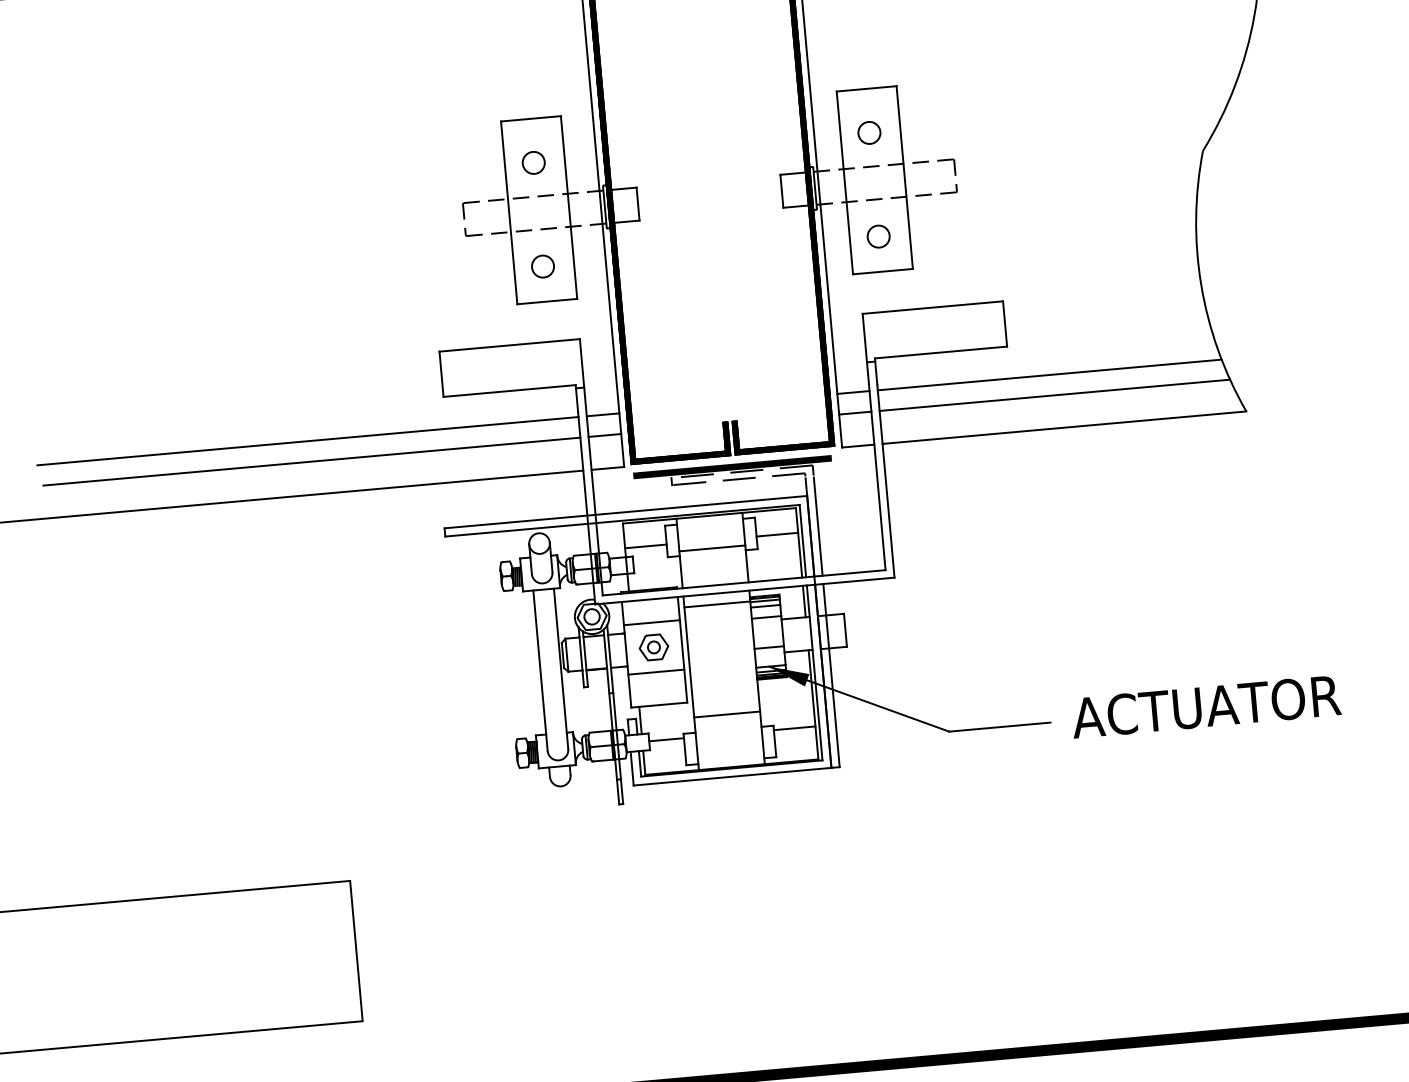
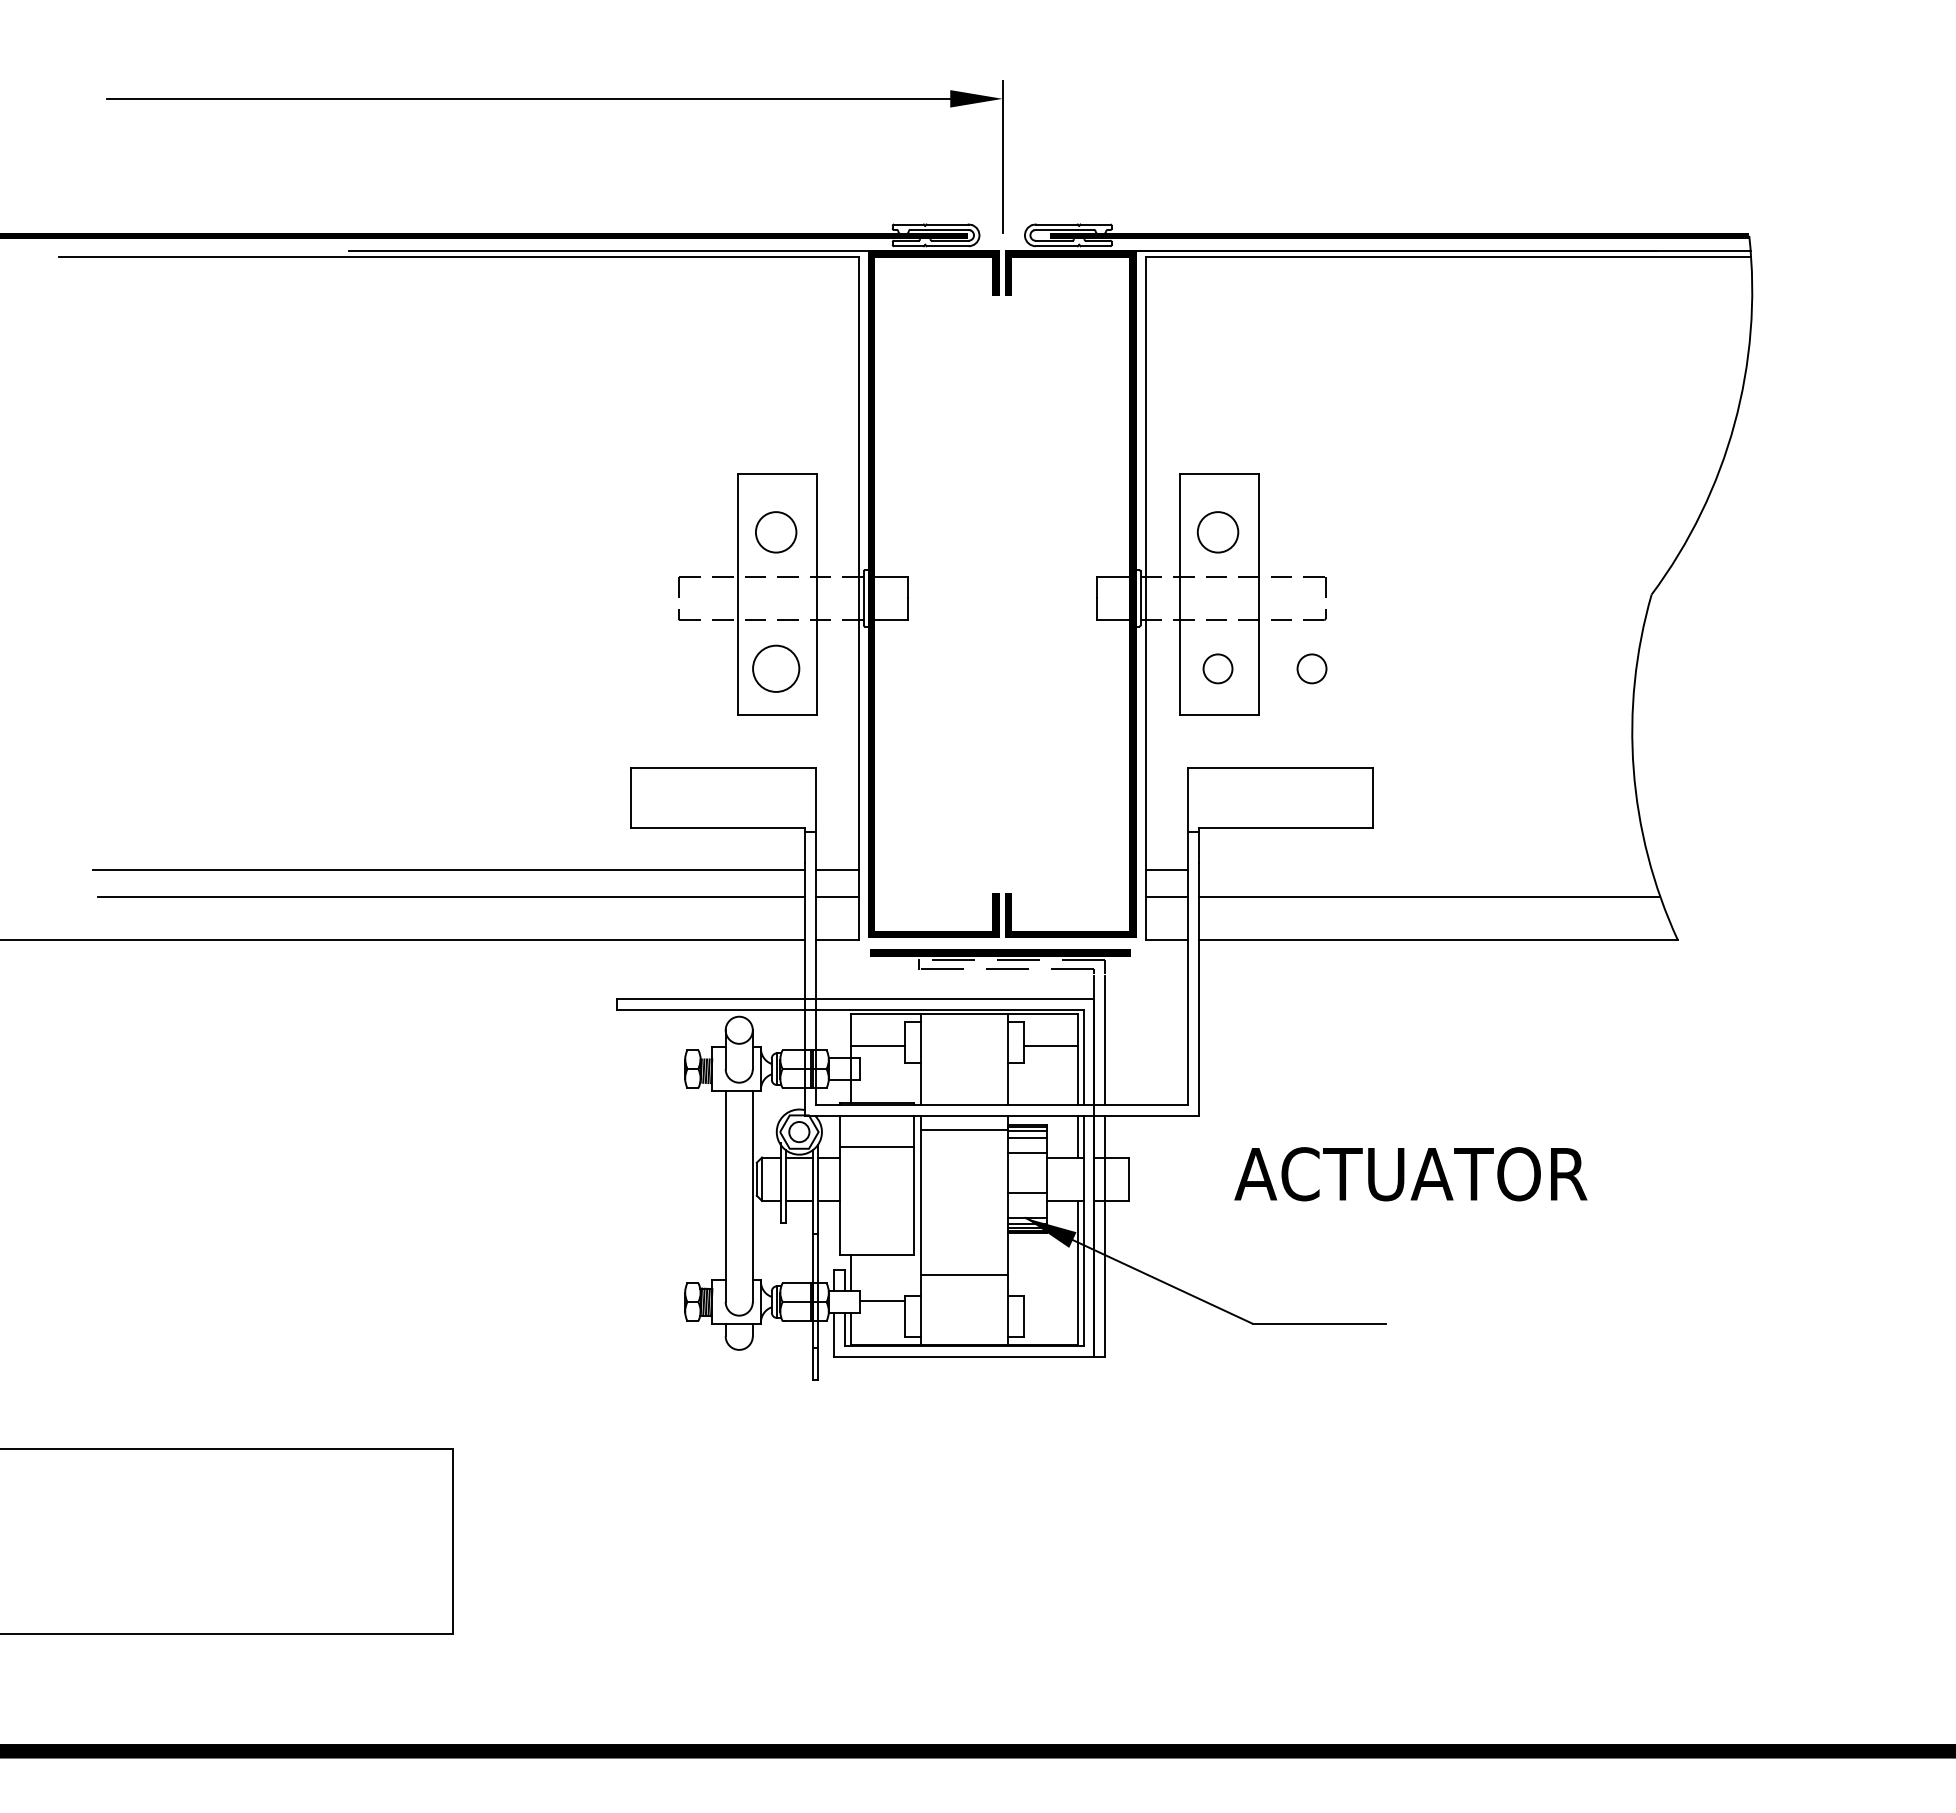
circle: (869, 133) -> (1217, 532), size x1.4
circle: (533, 163) -> (775, 532), size x1.4
circle: (949, 230) -> (1311, 668), added
circle: (542, 266) -> (775, 668), size x1.6
line: (1049, 375) -> (1424, 869), removed
line: (712, 548) -> (964, 1056), removed
part: (653, 647) -> (876, 1179), removed
line: (656, 671) -> (876, 1211), removed
text: (1205, 707) -> (1410, 1174), moved
line: (794, 728) -> (1050, 1301), removed

